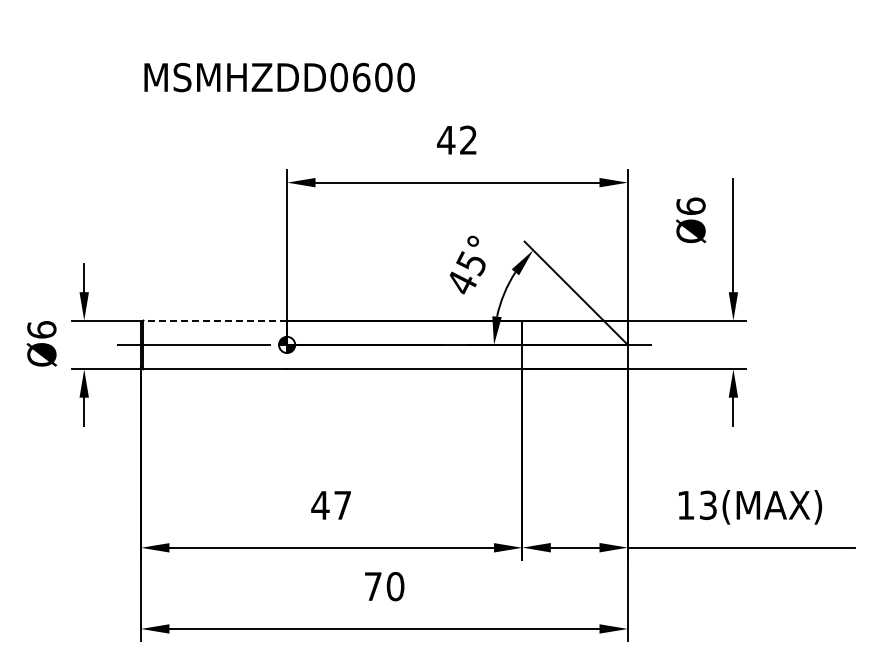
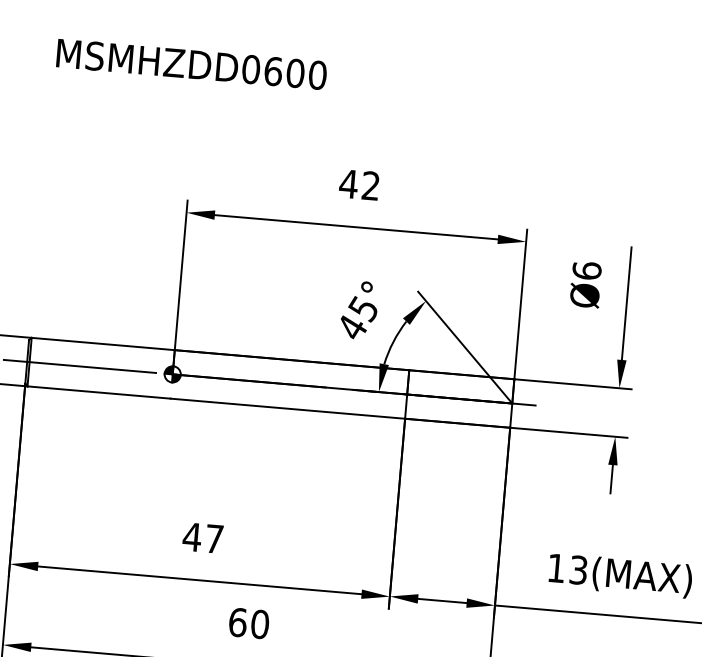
text: (279, 77) -> (191, 64), moved
line: (215, 320) -> (103, 343), dashed -> solid
text: (373, 586) -> (238, 622), 70 -> 60

